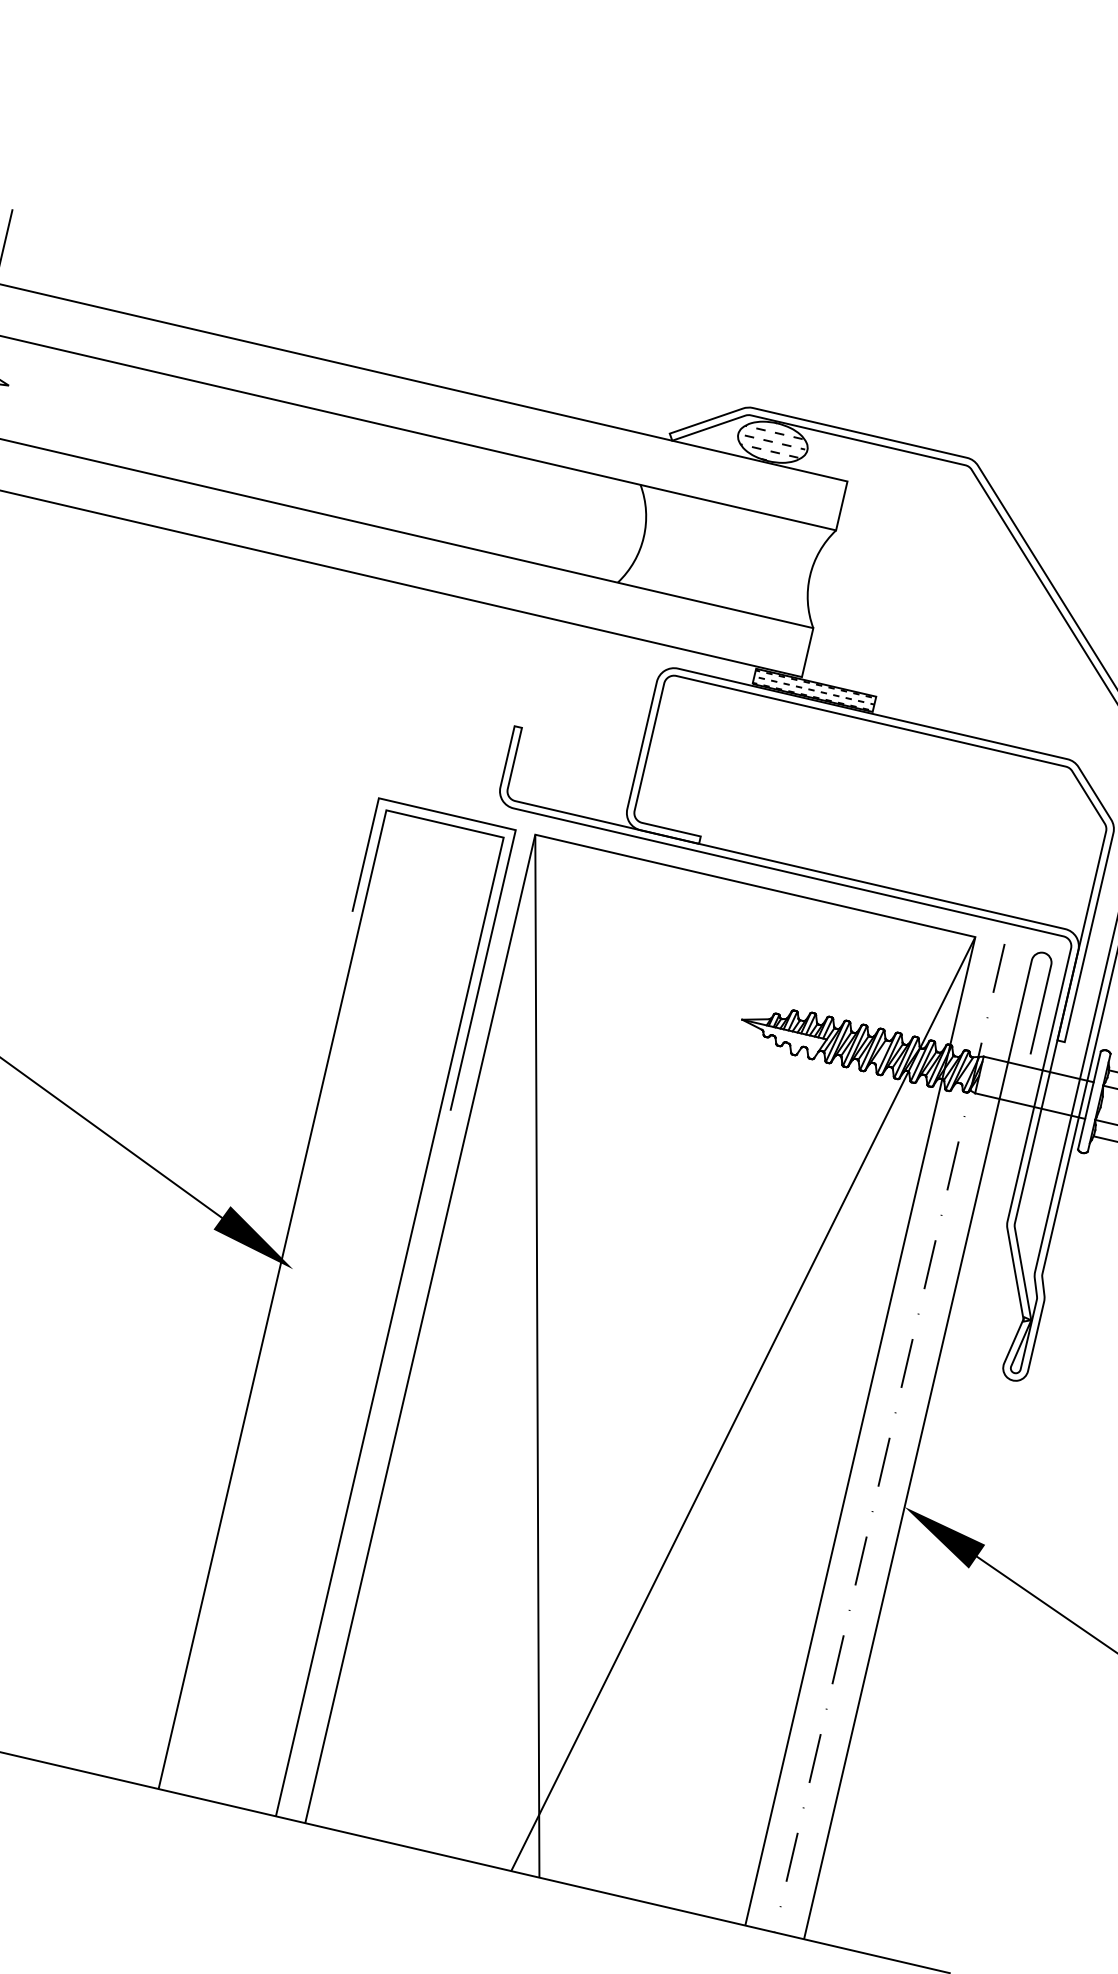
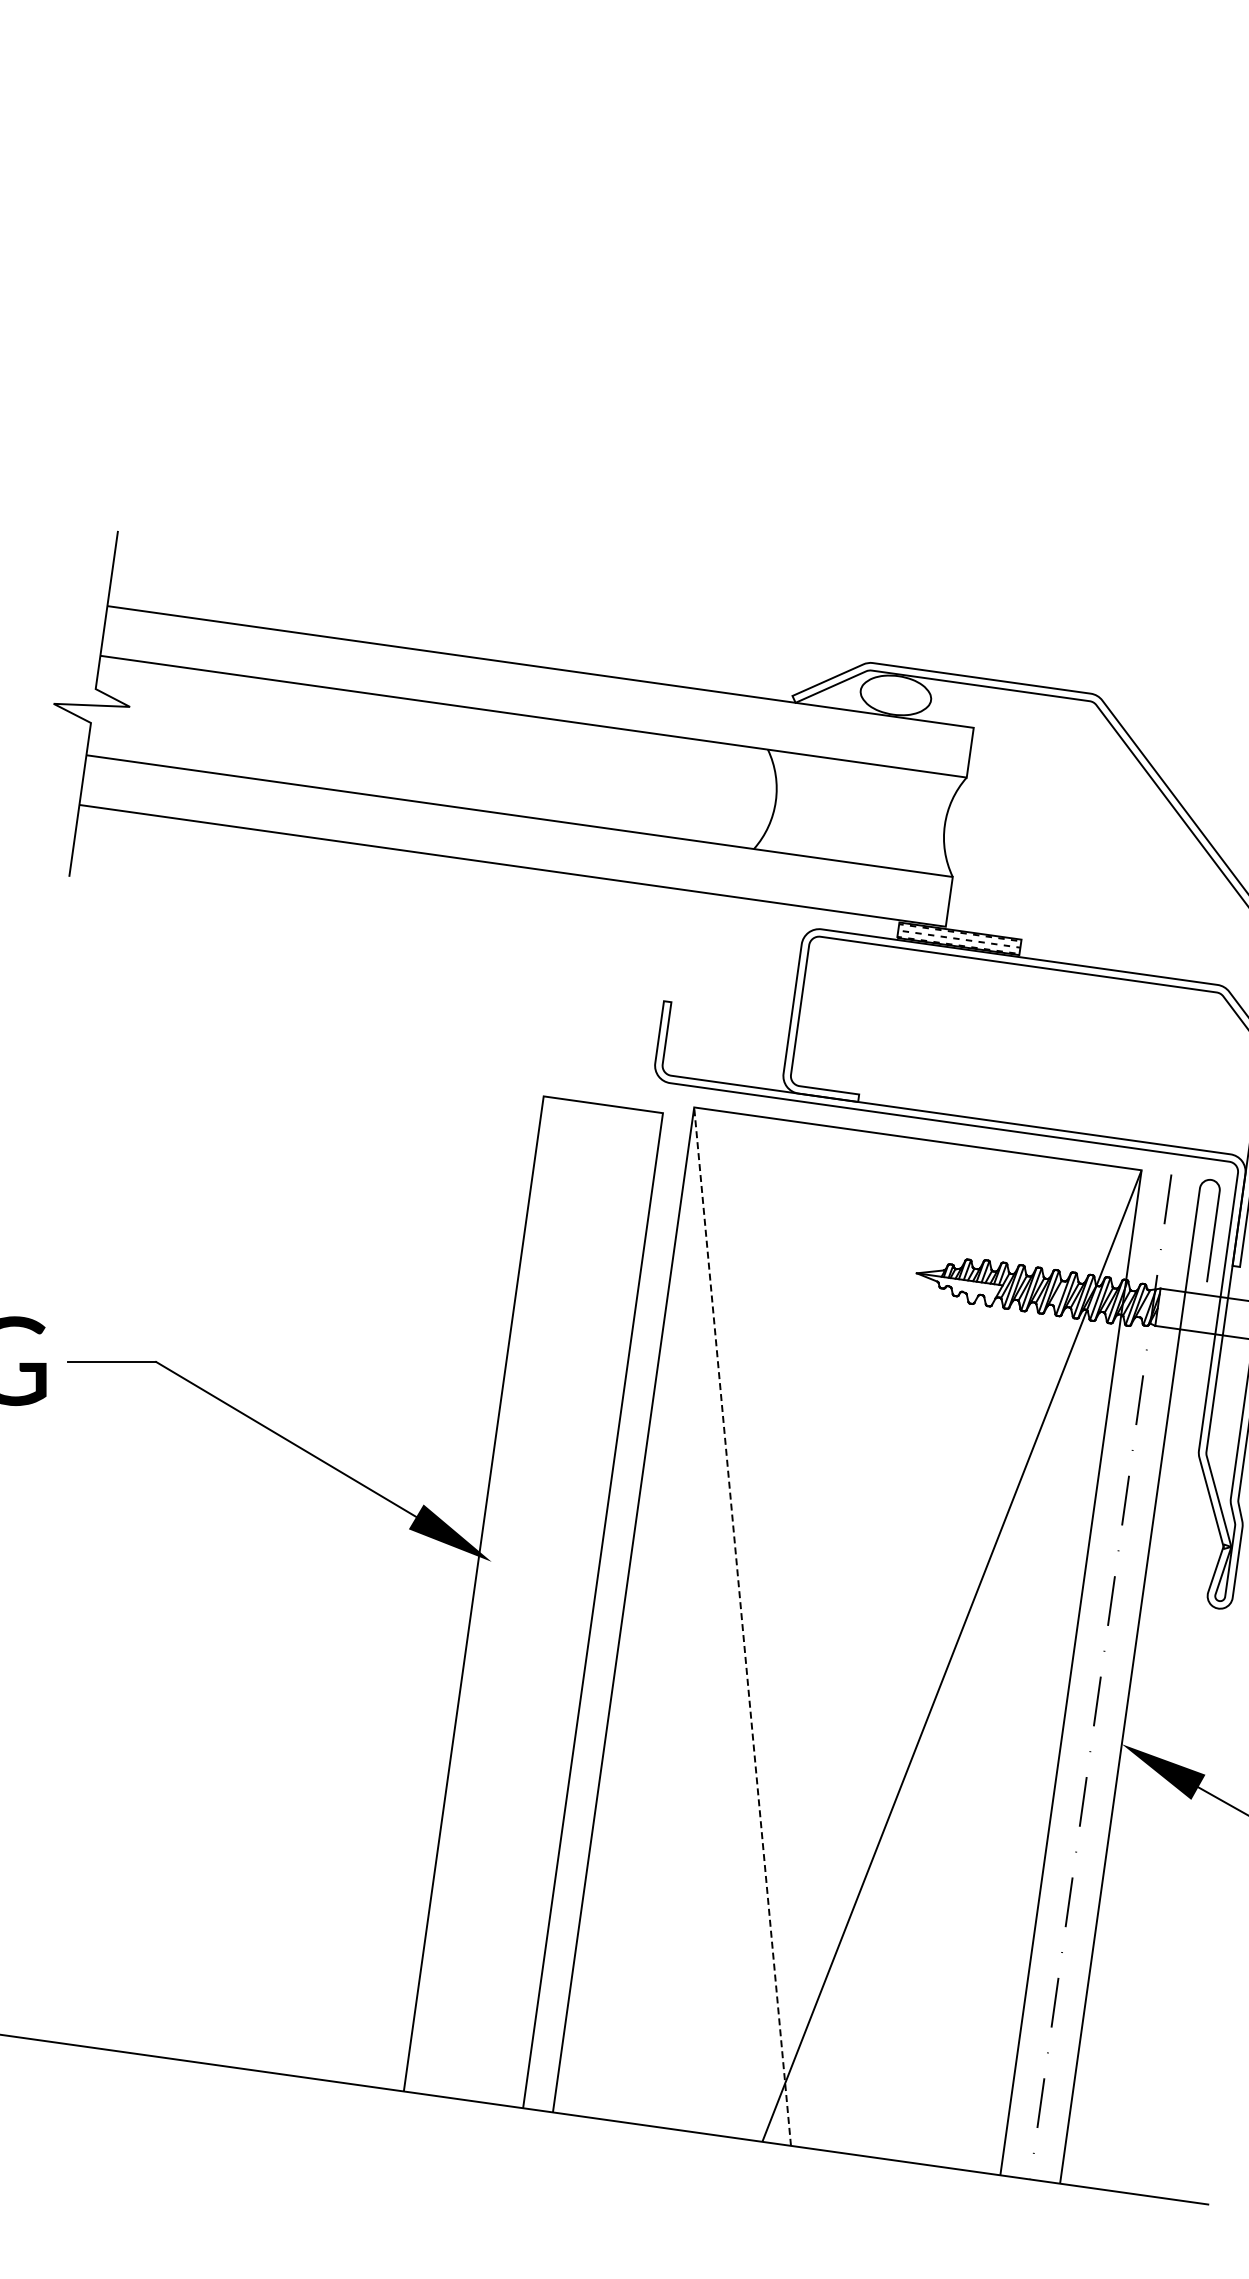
hatch: (774, 441) -> (897, 694), removed
line: (482, 966) -> (653, 1243), removed
line: (537, 1356) -> (742, 1626), solid -> dashed

